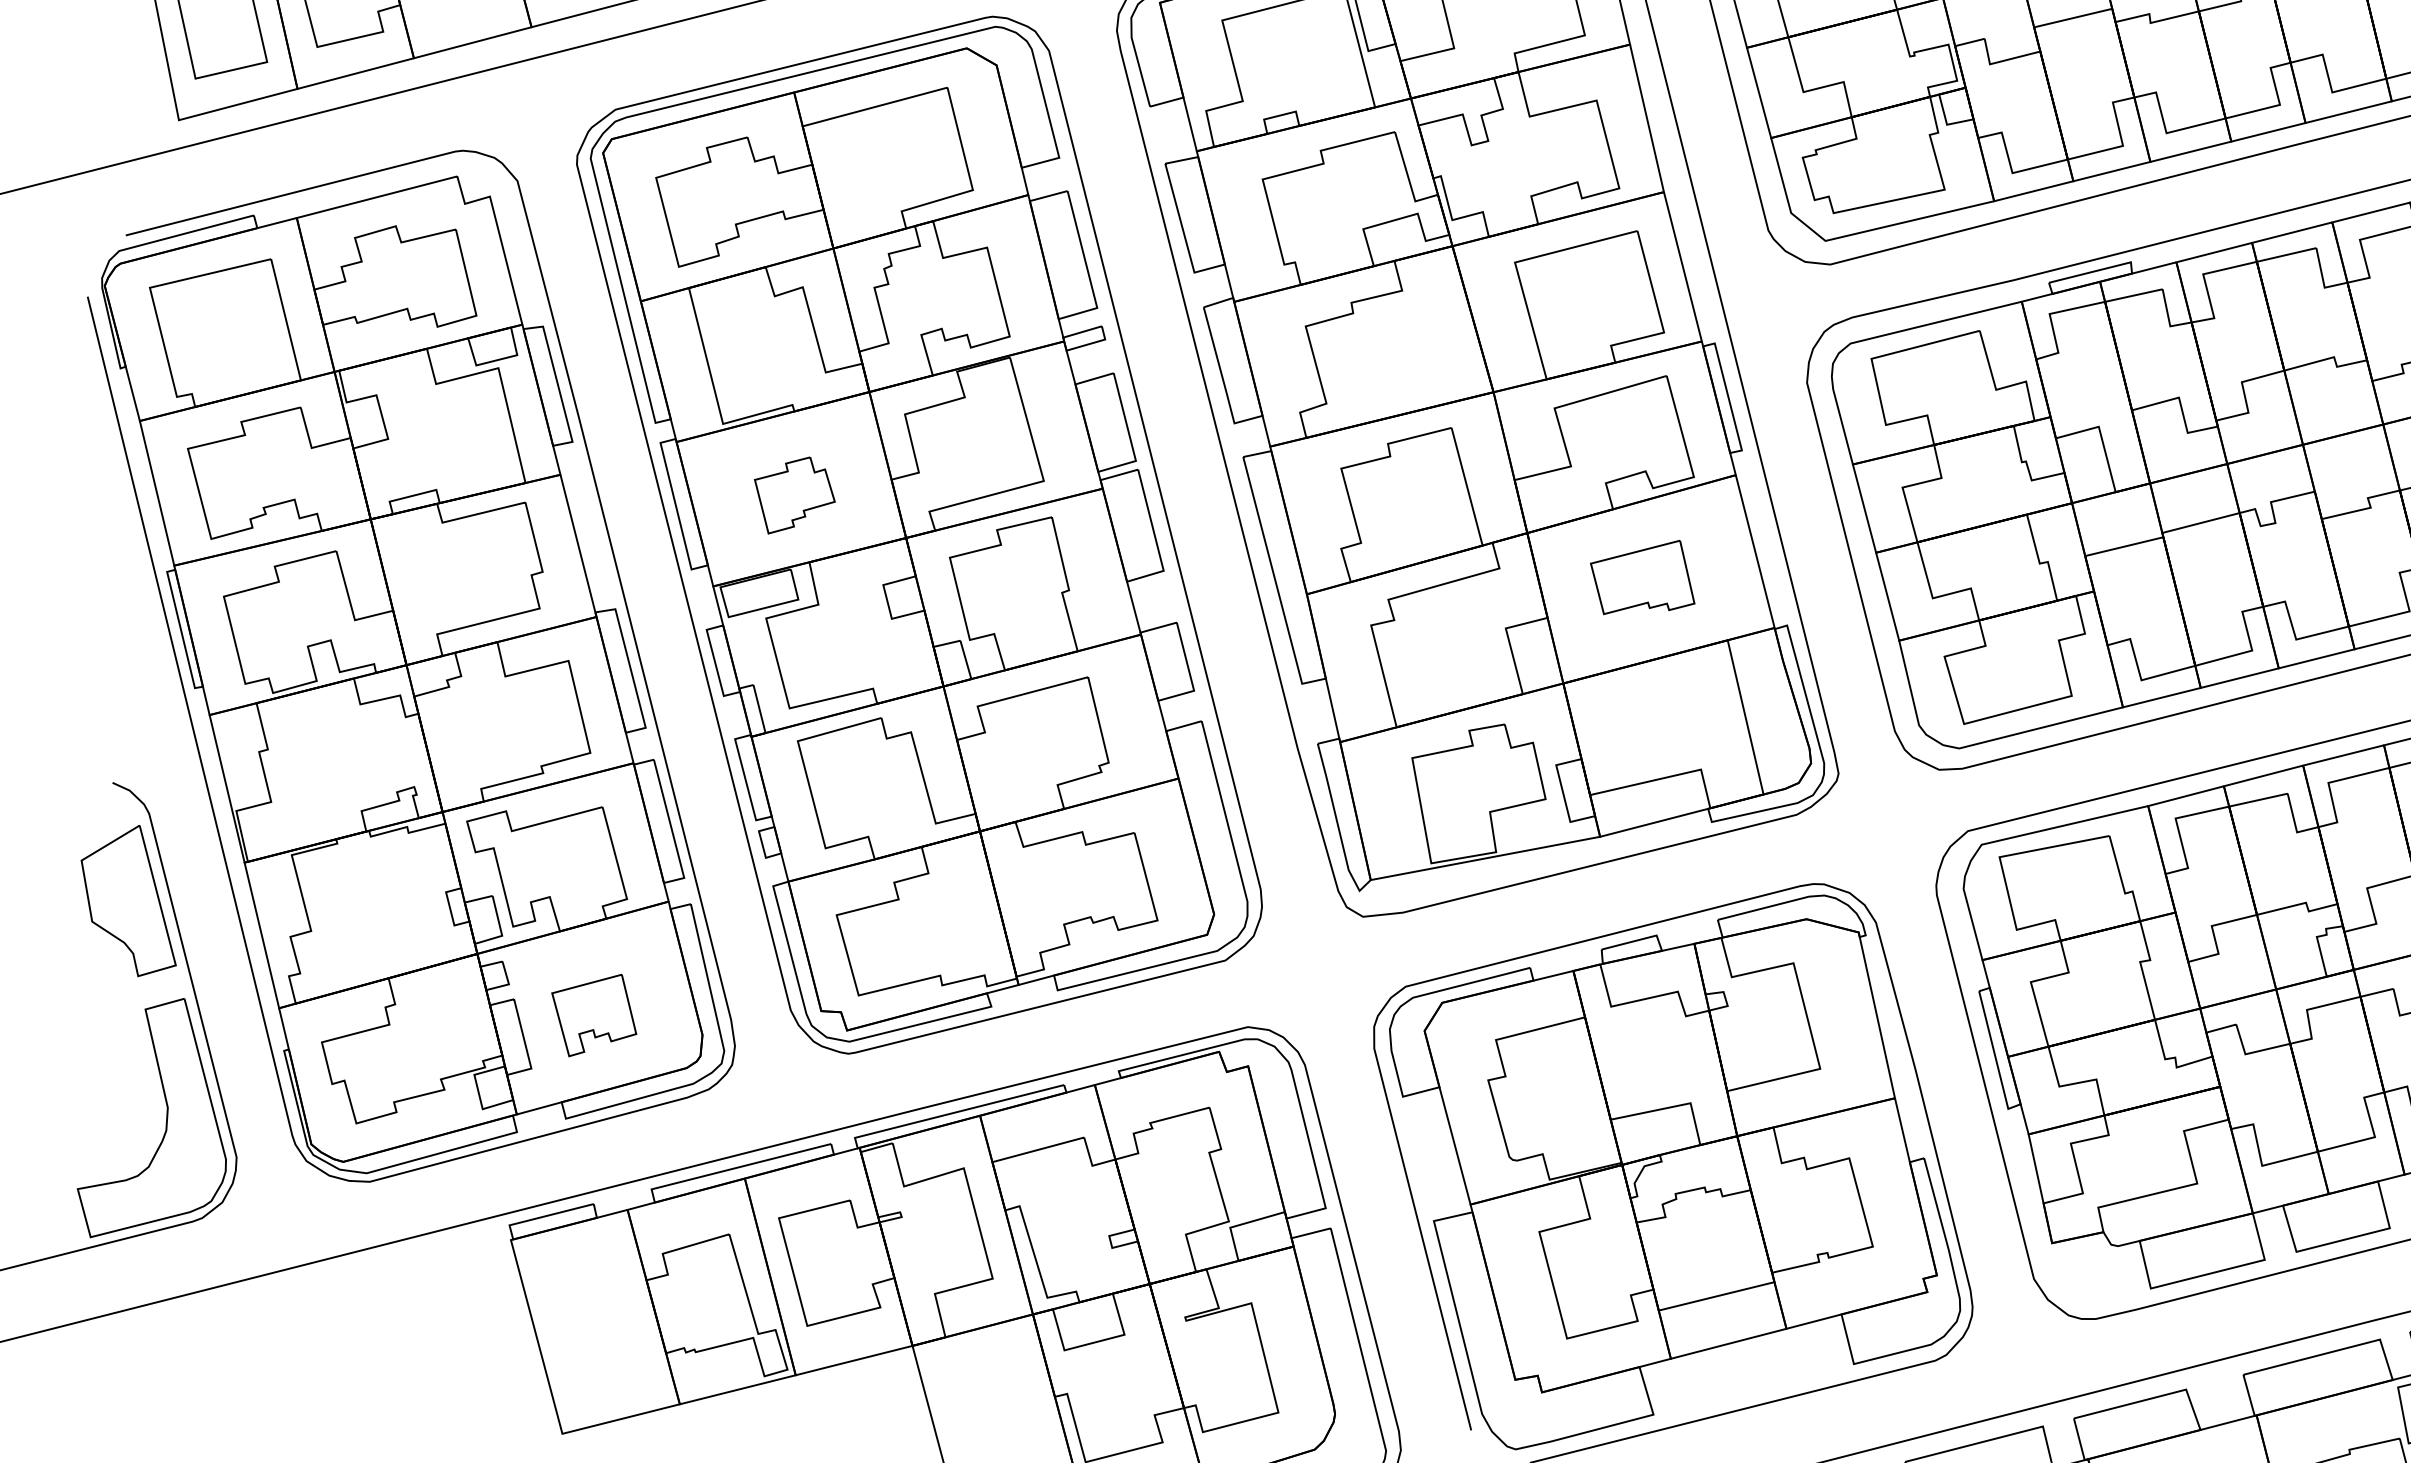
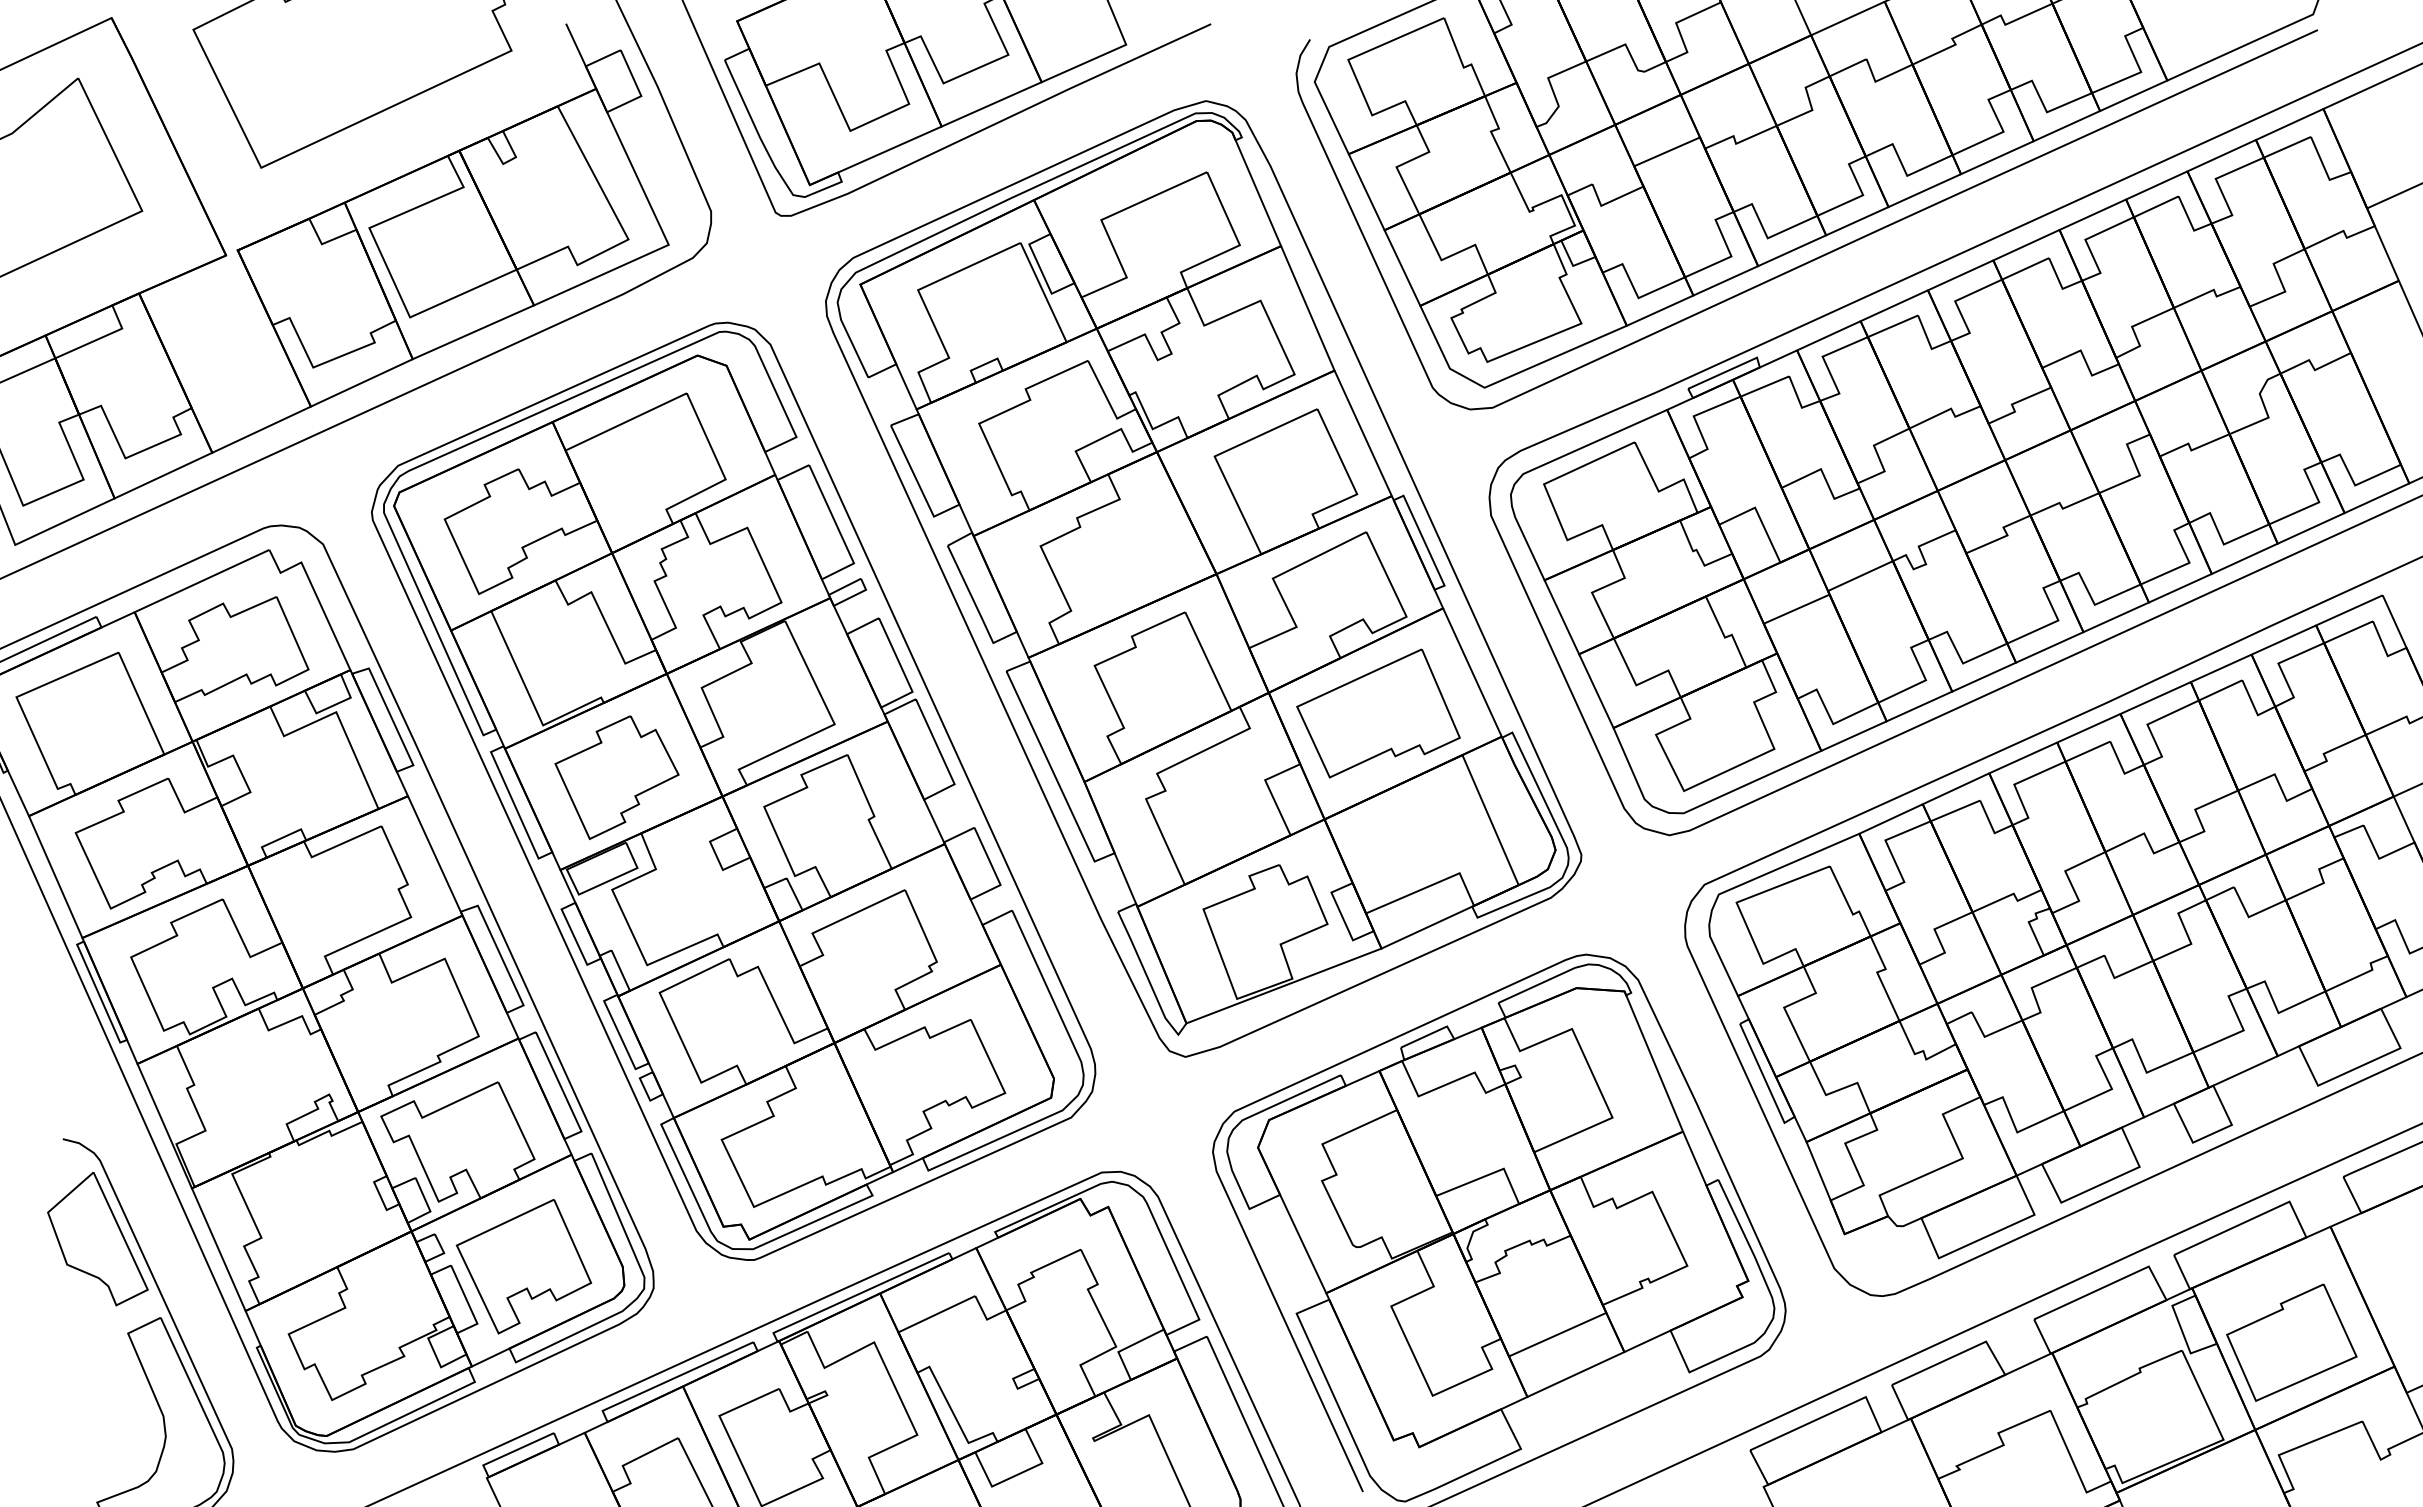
part: (793, 495) -> (616, 777), size x1.67
part: (1643, 577) -> (1378, 713), size x1.67
part: (593, 1014) -> (523, 1266), size x1.67

